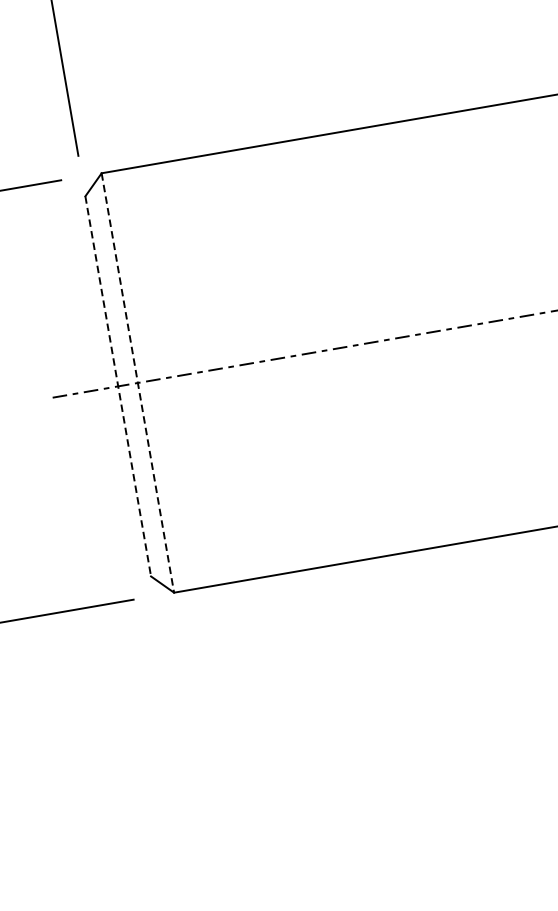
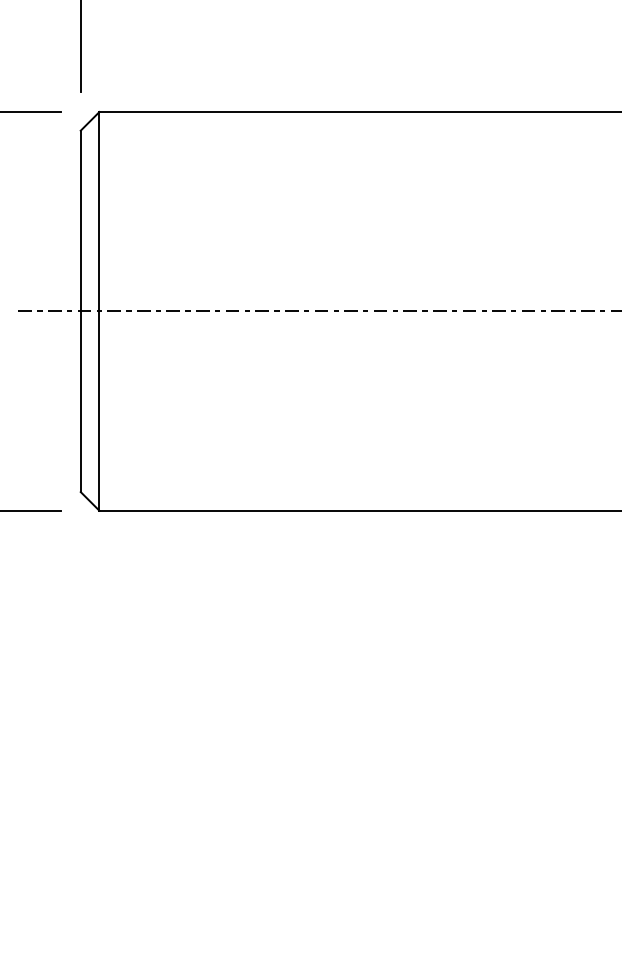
line: (137, 383) -> (99, 311), dashed -> solid
line: (117, 386) -> (80, 311), dashed -> solid

